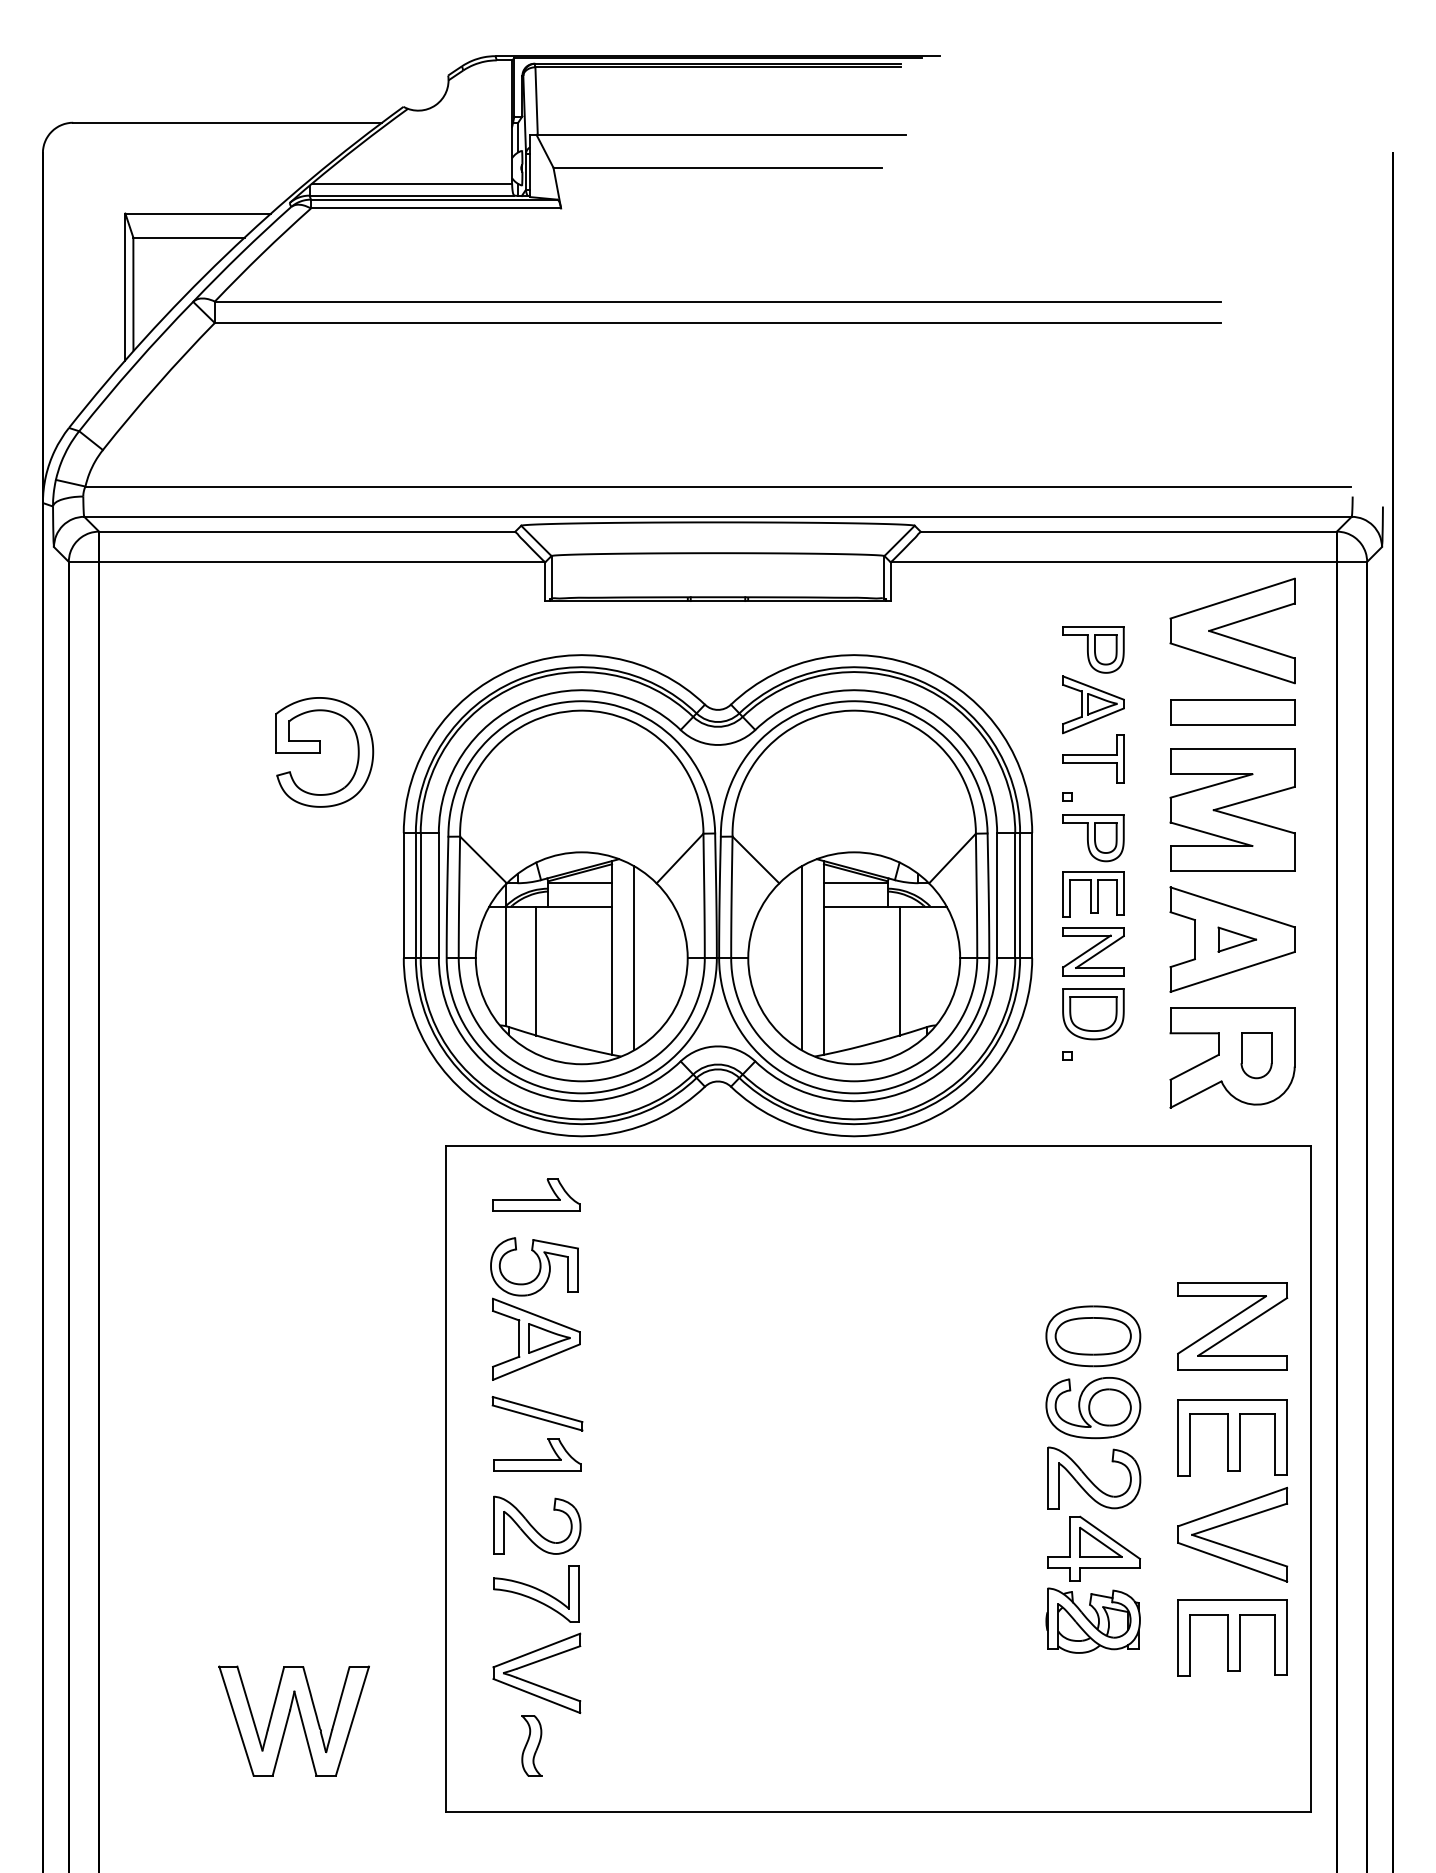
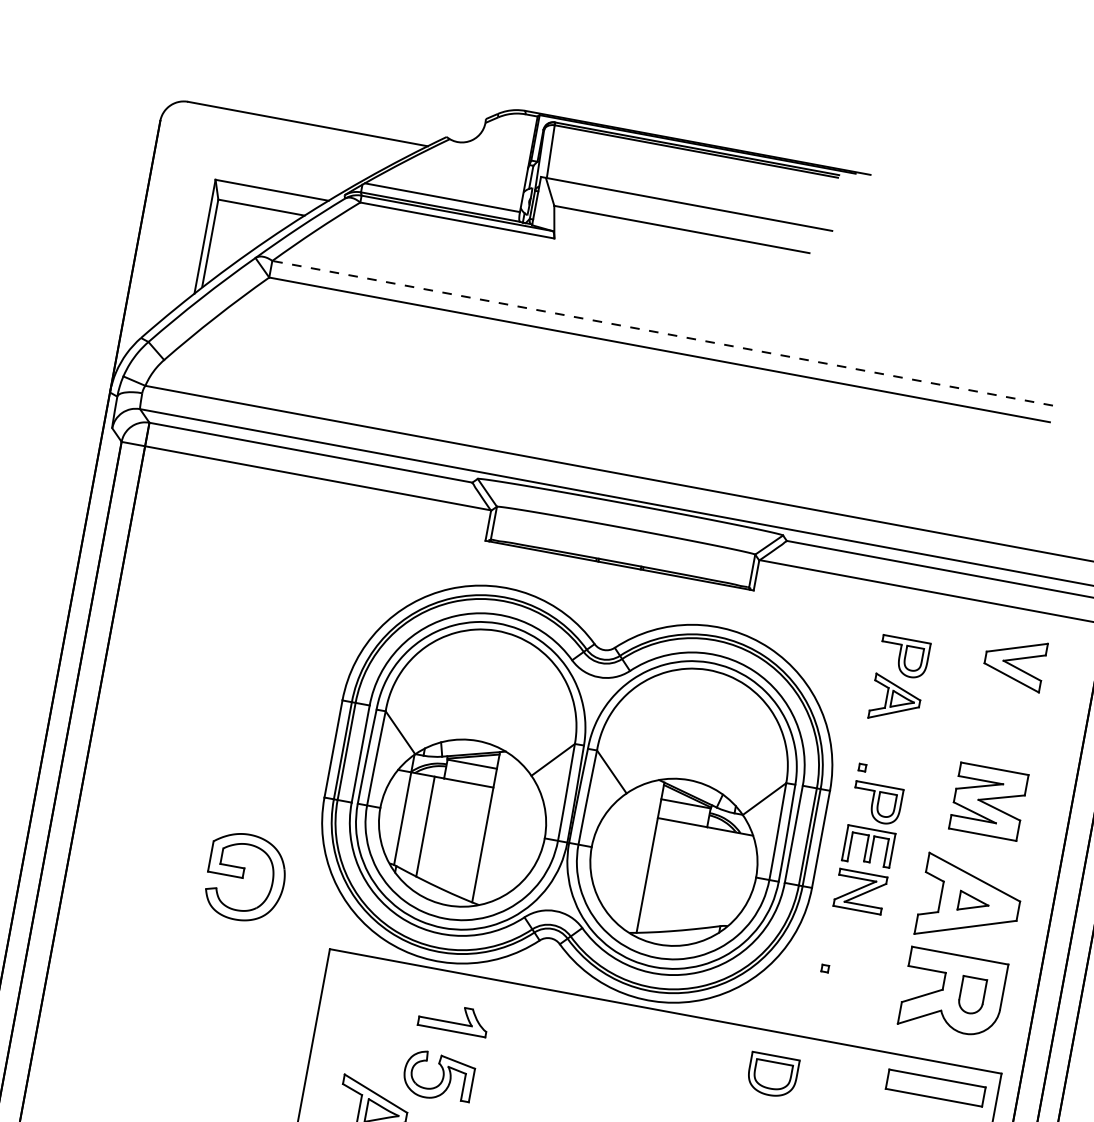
line: (717, 301) -> (662, 333), solid -> dashed
part: (1232, 630) -> (1014, 662), size x0.6
part: (1232, 712) -> (935, 1088), moved
part: (324, 752) -> (245, 877), moved
part: (1093, 758) -> (888, 741), removed
part: (1232, 809) -> (988, 801), size x0.7
line: (634, 958) -> (503, 830), removed
line: (801, 958) -> (633, 854), removed
line: (899, 970) -> (707, 878), removed
part: (1093, 1014) -> (772, 1075), moved
part: (536, 1194) -> (454, 1018), moved
part: (534, 1266) -> (438, 1076), moved

